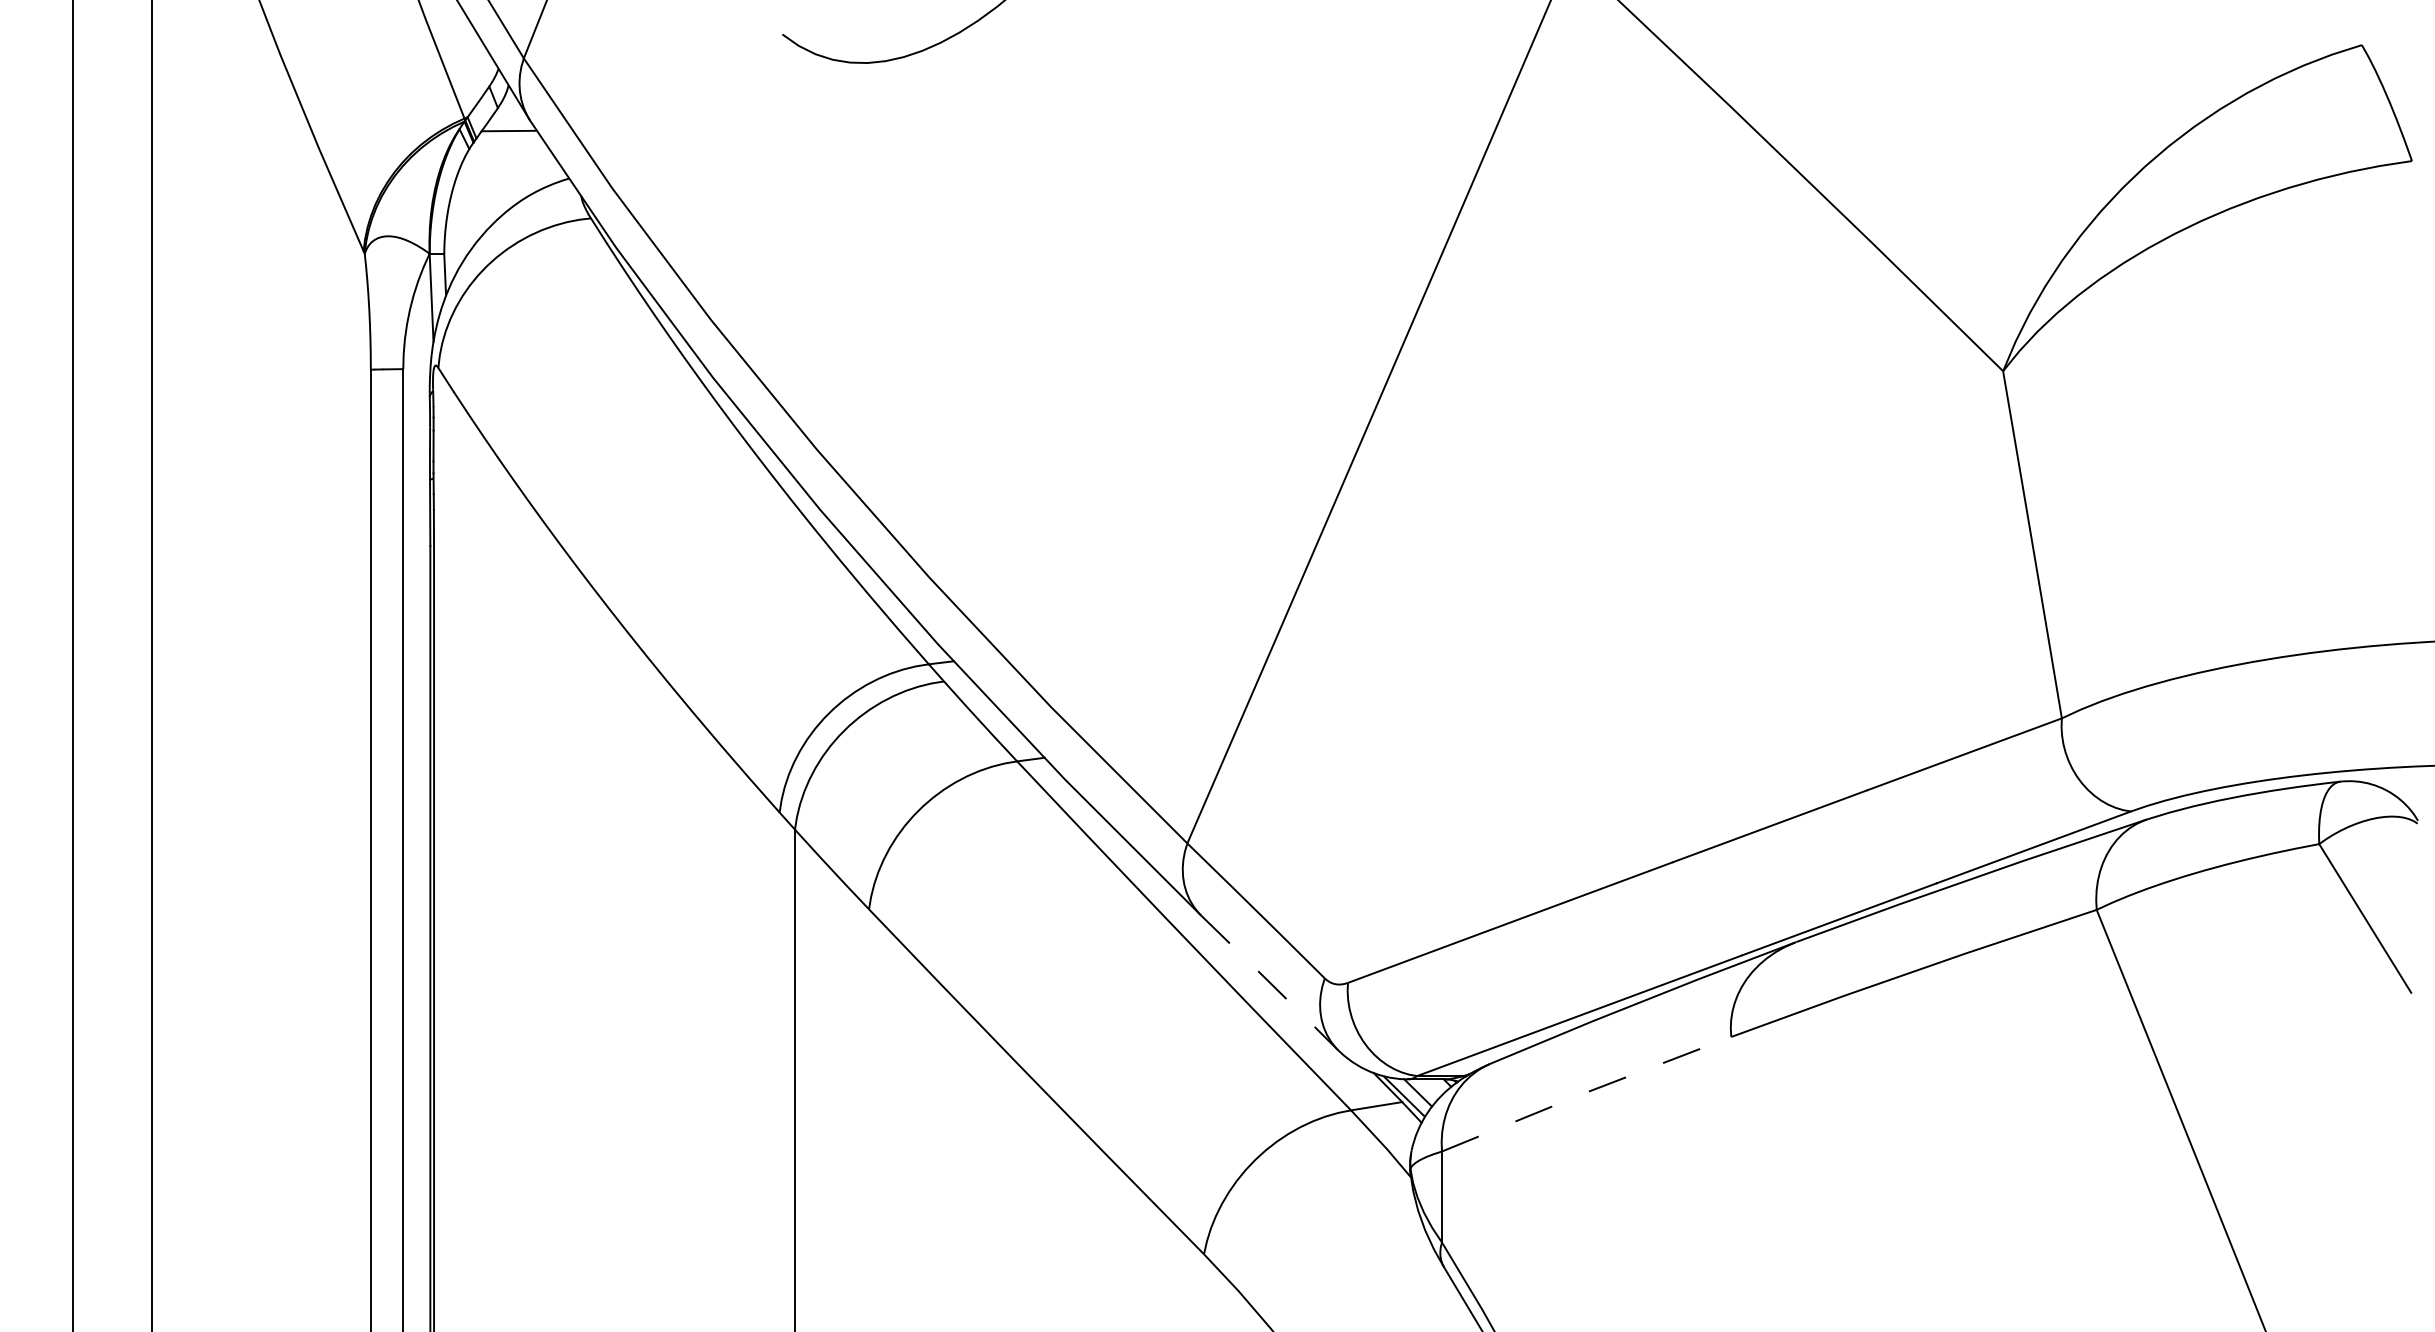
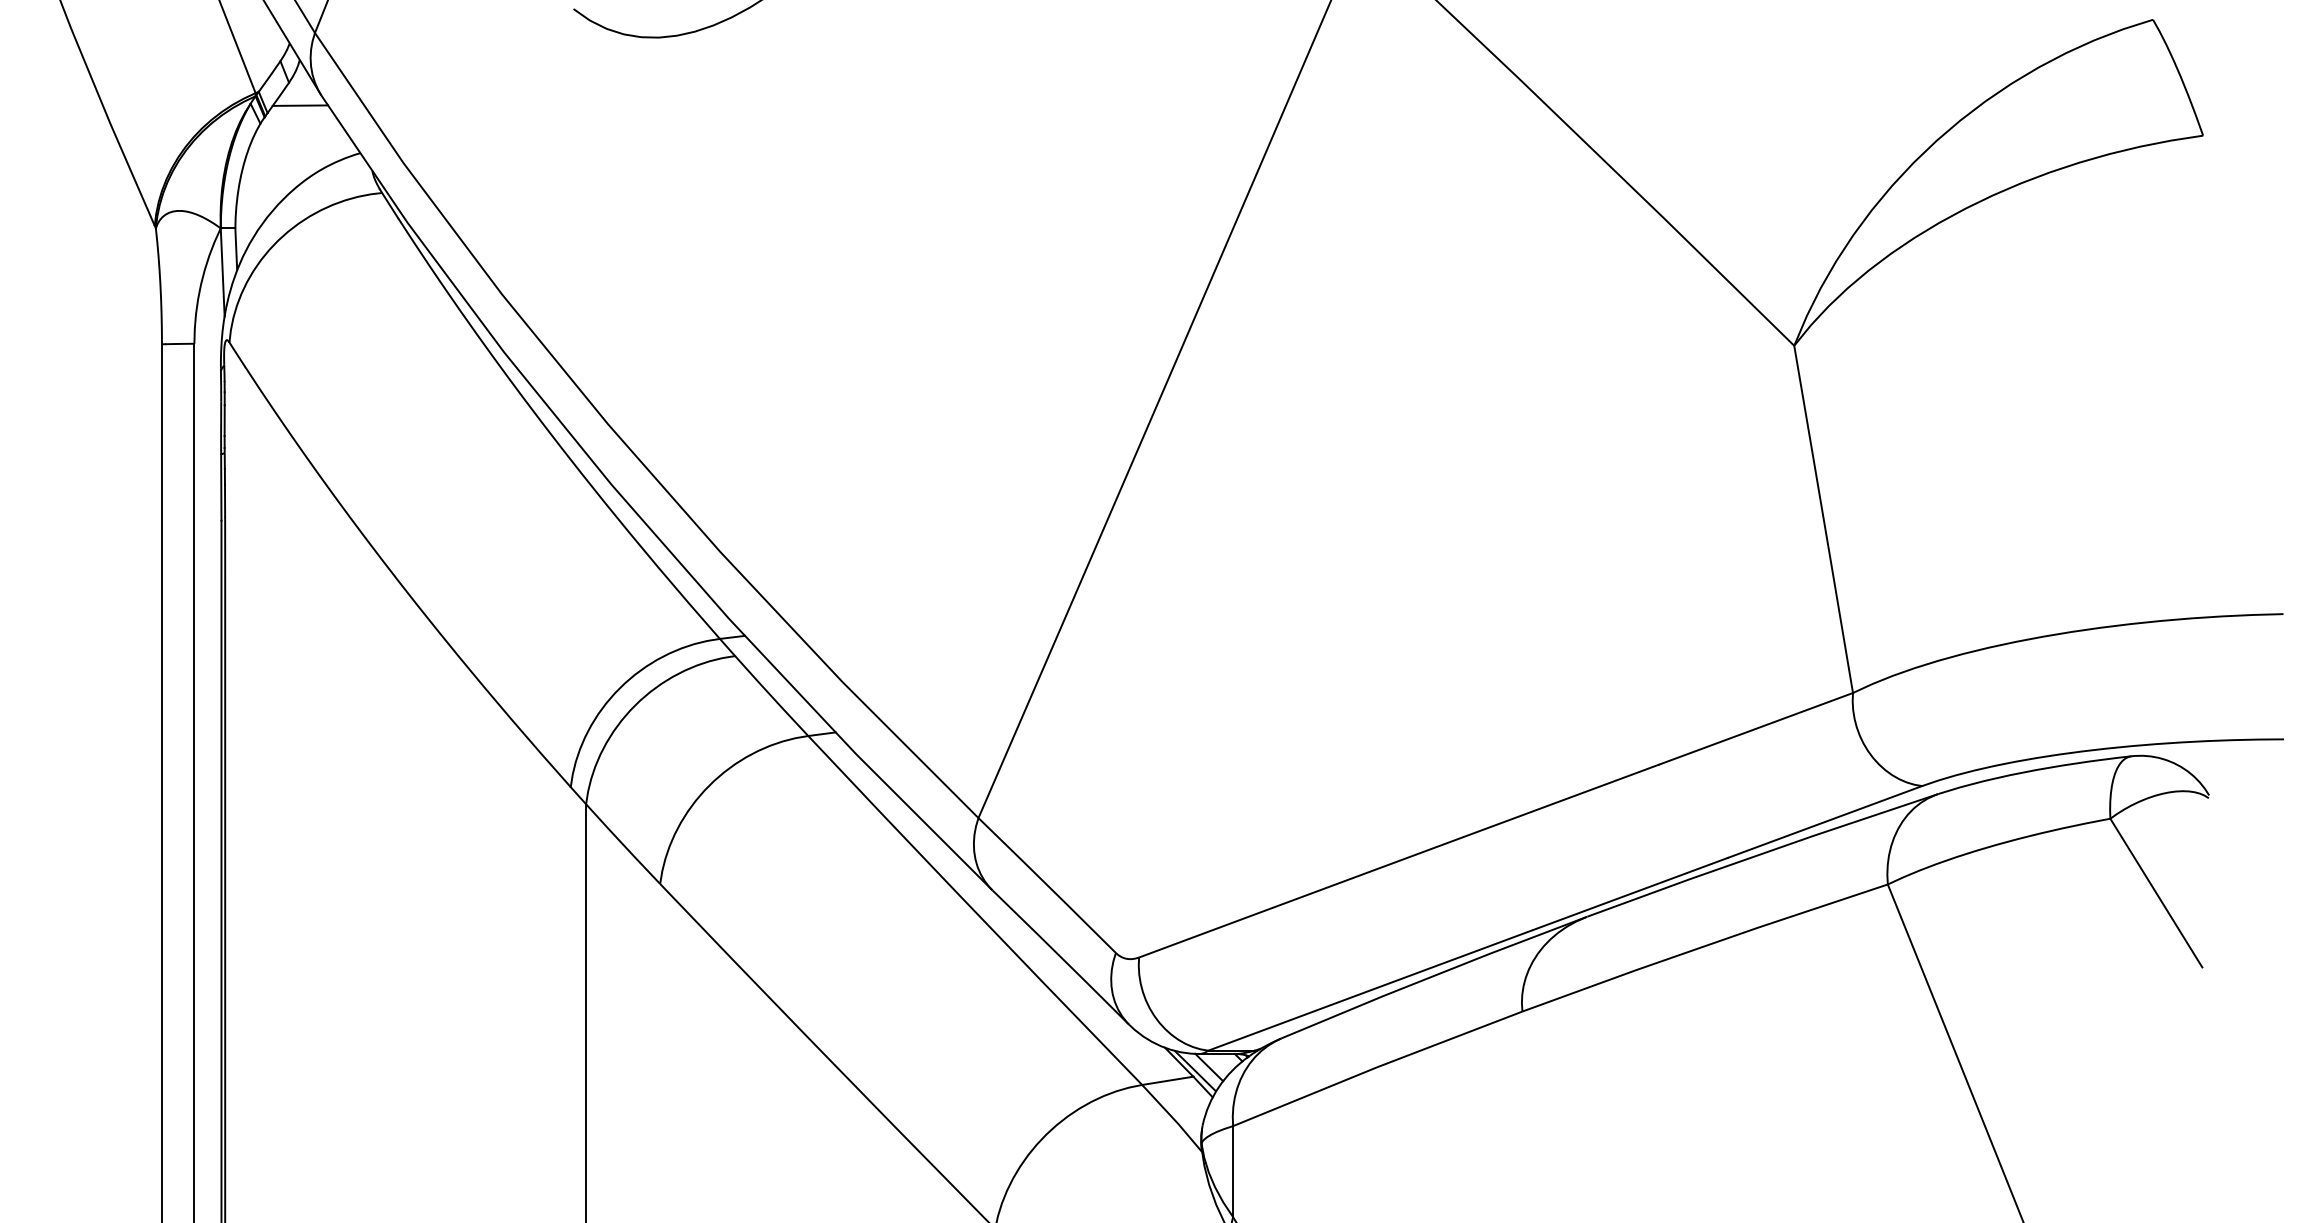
line: (1270, 983) -> (1061, 958), dashed -> solid
line: (1585, 1092) -> (1376, 1067), dashed -> solid

